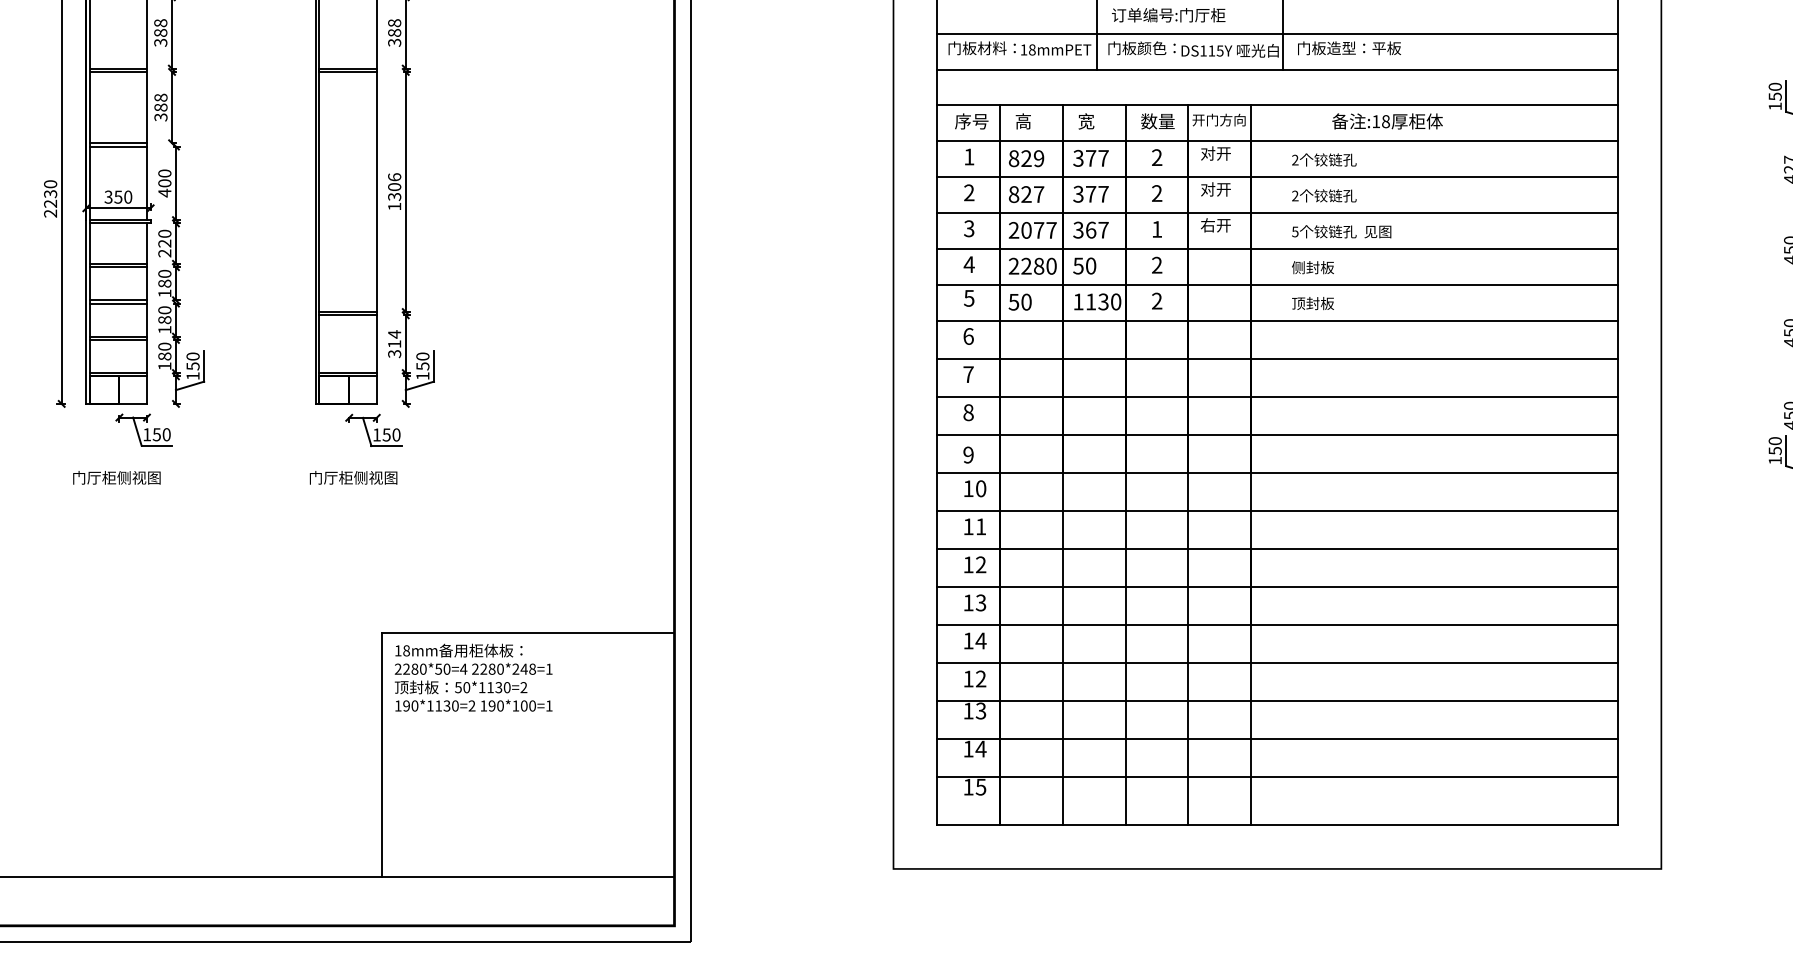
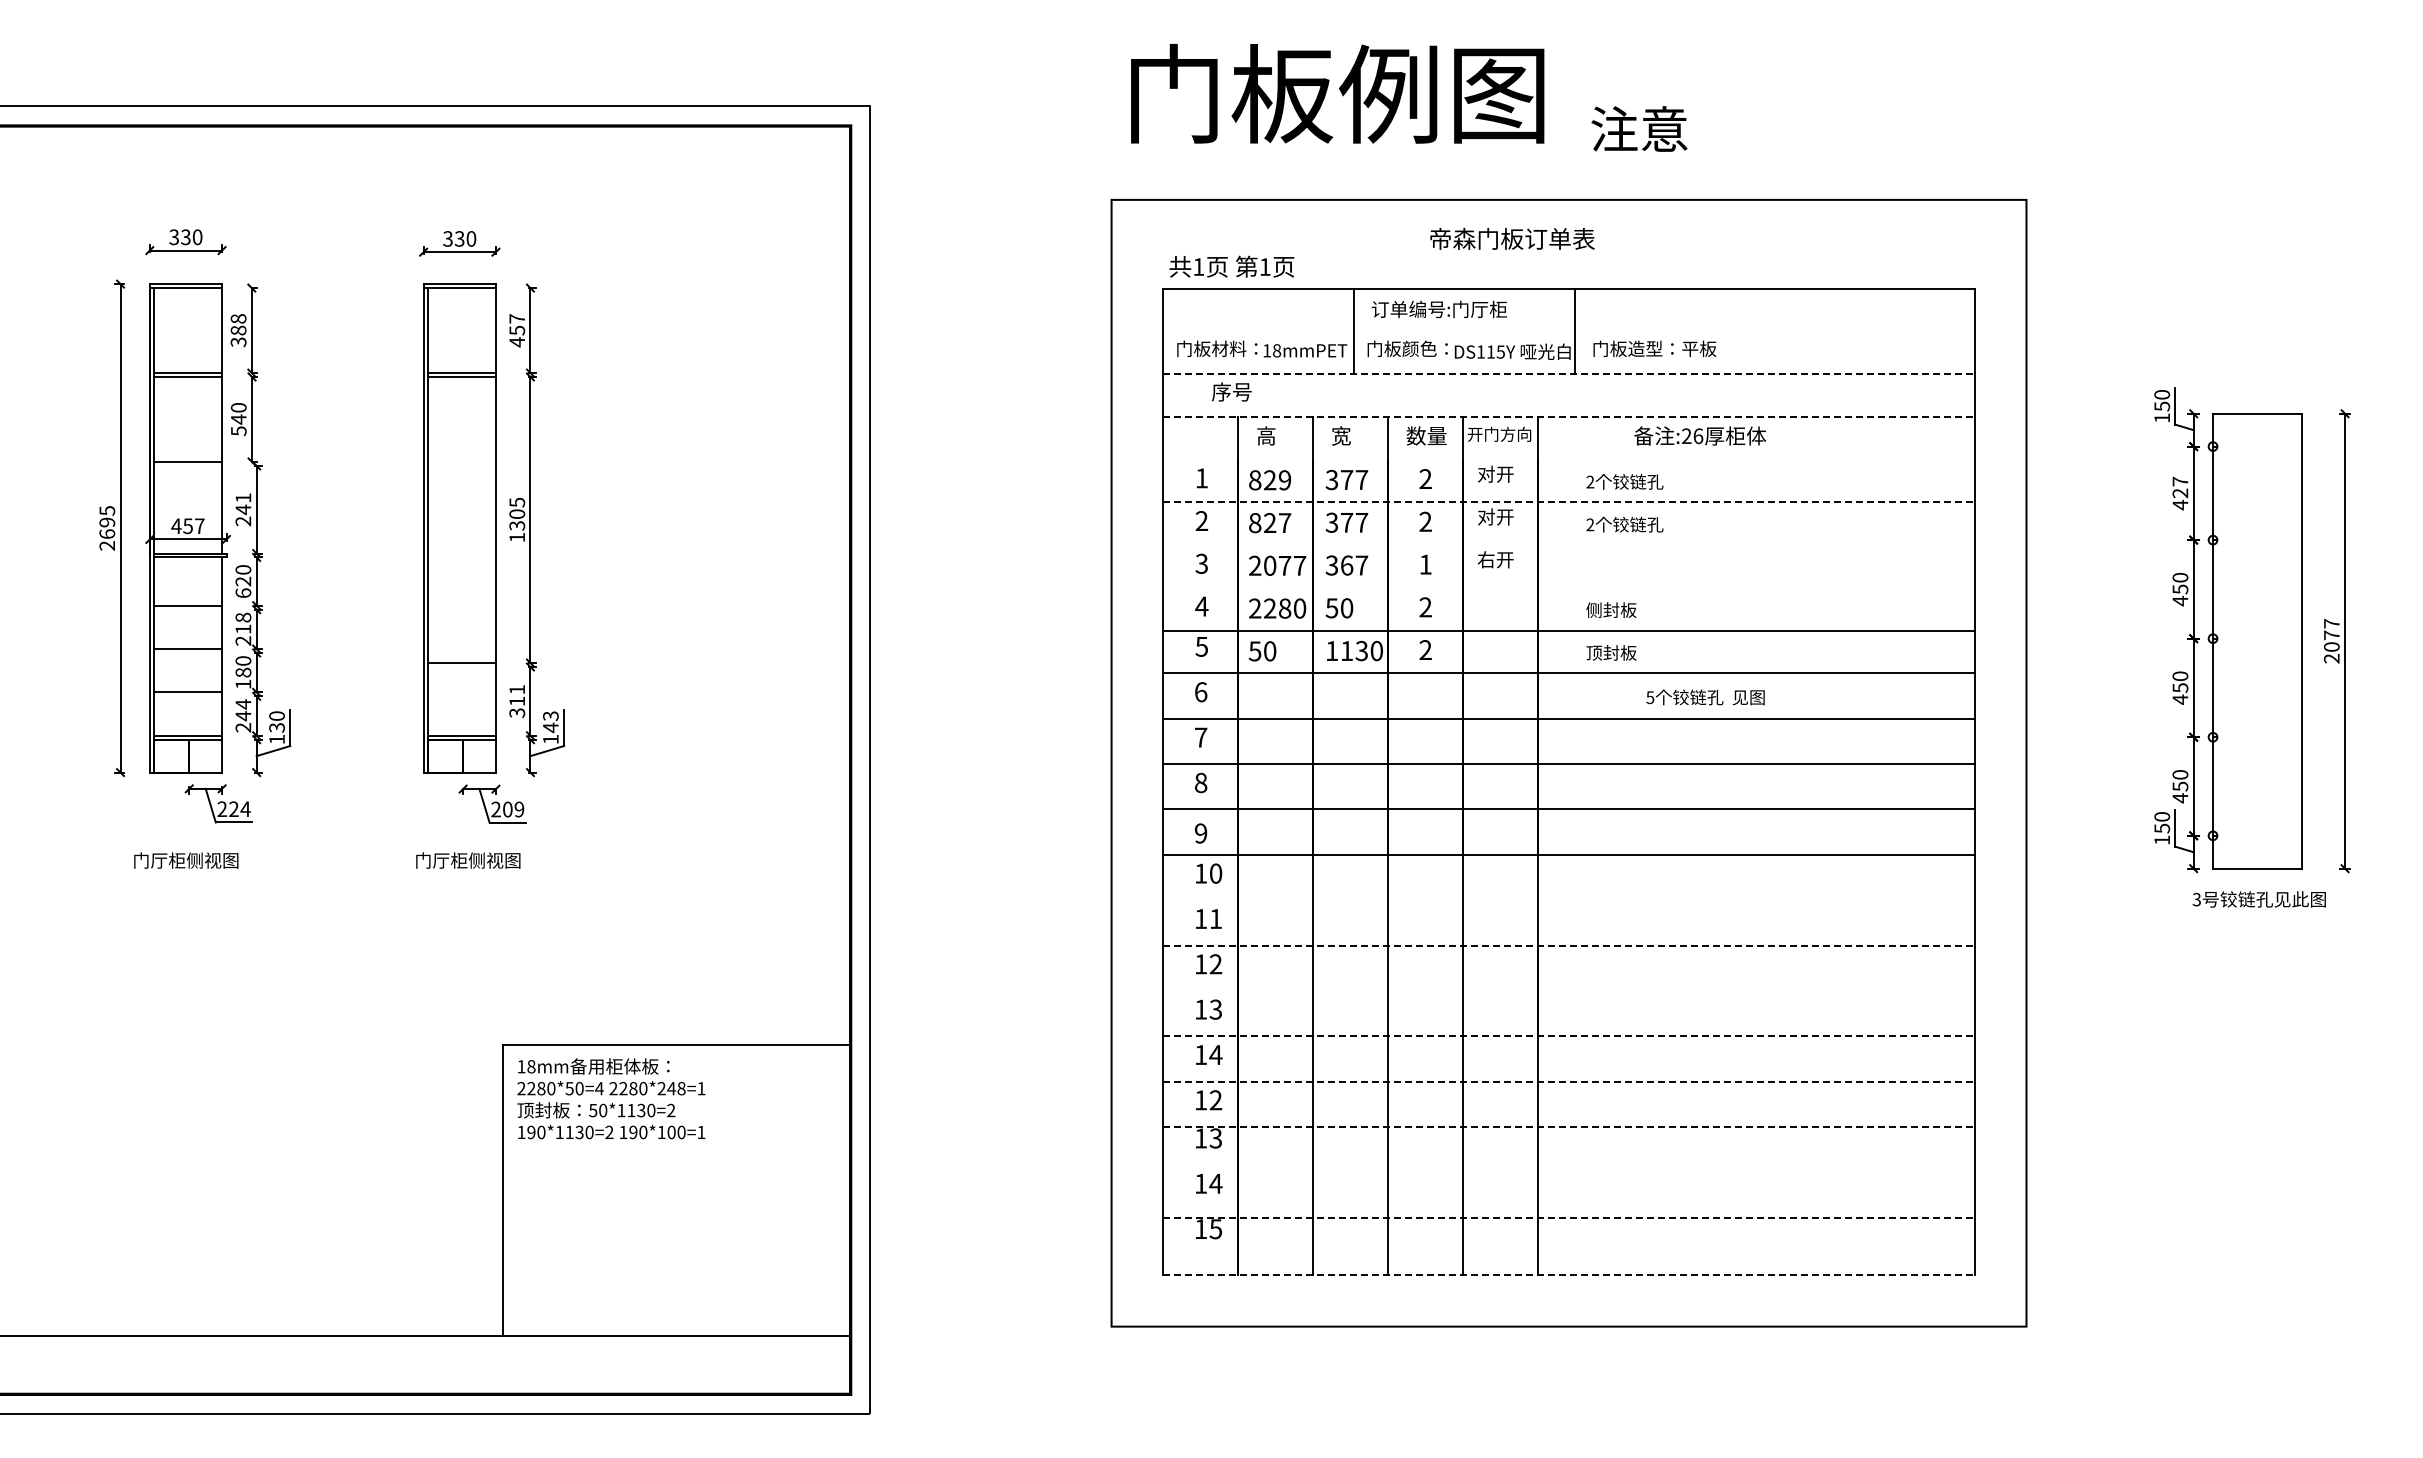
text: (394, 32) -> (517, 330), 388 -> 457
line: (1276, 33) -> (1568, 331), removed
line: (1277, 69) -> (1569, 374), solid -> dashed
line: (1277, 105) -> (1569, 416), solid -> dashed
text: (160, 107) -> (238, 419), 388 -> 540
text: (971, 121) -> (1231, 391), moved
text: (1381, 121) -> (1692, 435), 18 -> 26
line: (1276, 141) -> (1568, 459), removed
line: (117, 146) -> (187, 465), removed
text: (394, 177) -> (517, 502), 1306 -> 1305
line: (1277, 177) -> (1569, 502), solid -> dashed
text: (164, 183) -> (243, 509), 400 -> 241
text: (50, 194) -> (107, 522), 2230 -> 2695
text: (117, 197) -> (187, 526), 350 -> 457
line: (1276, 213) -> (1568, 545), removed
text: (1341, 231) -> (1705, 697), moved
line: (1276, 248) -> (1568, 587), removed
text: (164, 253) -> (243, 593), 220 -> 620
line: (117, 267) -> (187, 609), removed
text: (164, 283) -> (243, 628), 180 -> 218
line: (117, 303) -> (187, 652), removed
line: (347, 314) -> (461, 666), removed
text: (394, 334) -> (516, 689), 314 -> 311
line: (117, 340) -> (187, 696), removed
text: (164, 356) -> (243, 715), 180 -> 244
text: (422, 361) -> (550, 722), 150 -> 143
text: (192, 366) -> (276, 727), 150 -> 130
text: (156, 434) -> (233, 809), 150 -> 224
text: (386, 434) -> (507, 809), 150 -> 209
line: (1276, 511) -> (1568, 900), removed
line: (1277, 549) -> (1569, 945), solid -> dashed
line: (1276, 586) -> (1568, 990), removed
line: (1277, 625) -> (1569, 1036), solid -> dashed
line: (1277, 663) -> (1569, 1081), solid -> dashed
line: (1277, 701) -> (1569, 1126), solid -> dashed
line: (1276, 739) -> (1568, 1172), removed
line: (1277, 777) -> (1569, 1217), solid -> dashed
line: (1277, 825) -> (1569, 1274), solid -> dashed

